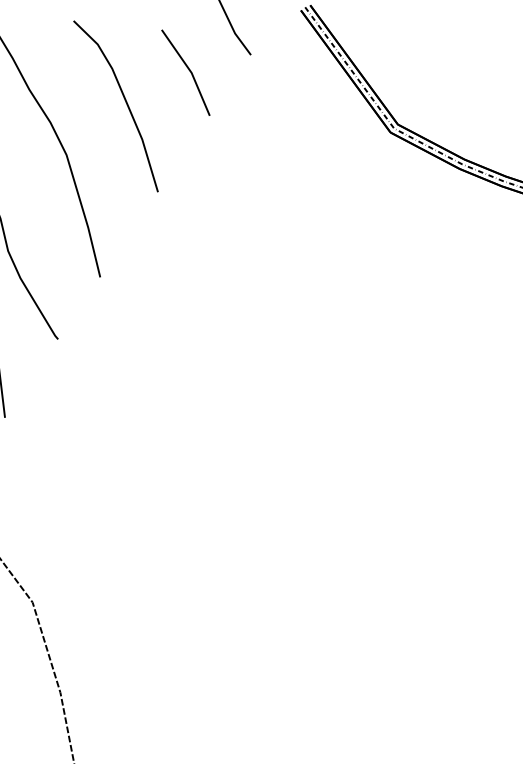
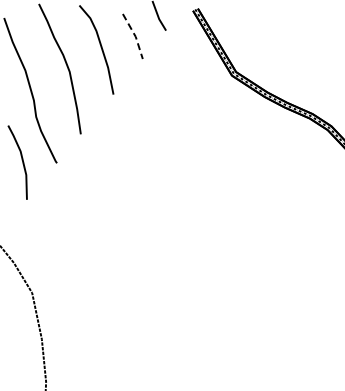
line: (191, 72) -> (135, 36), solid -> dashed

